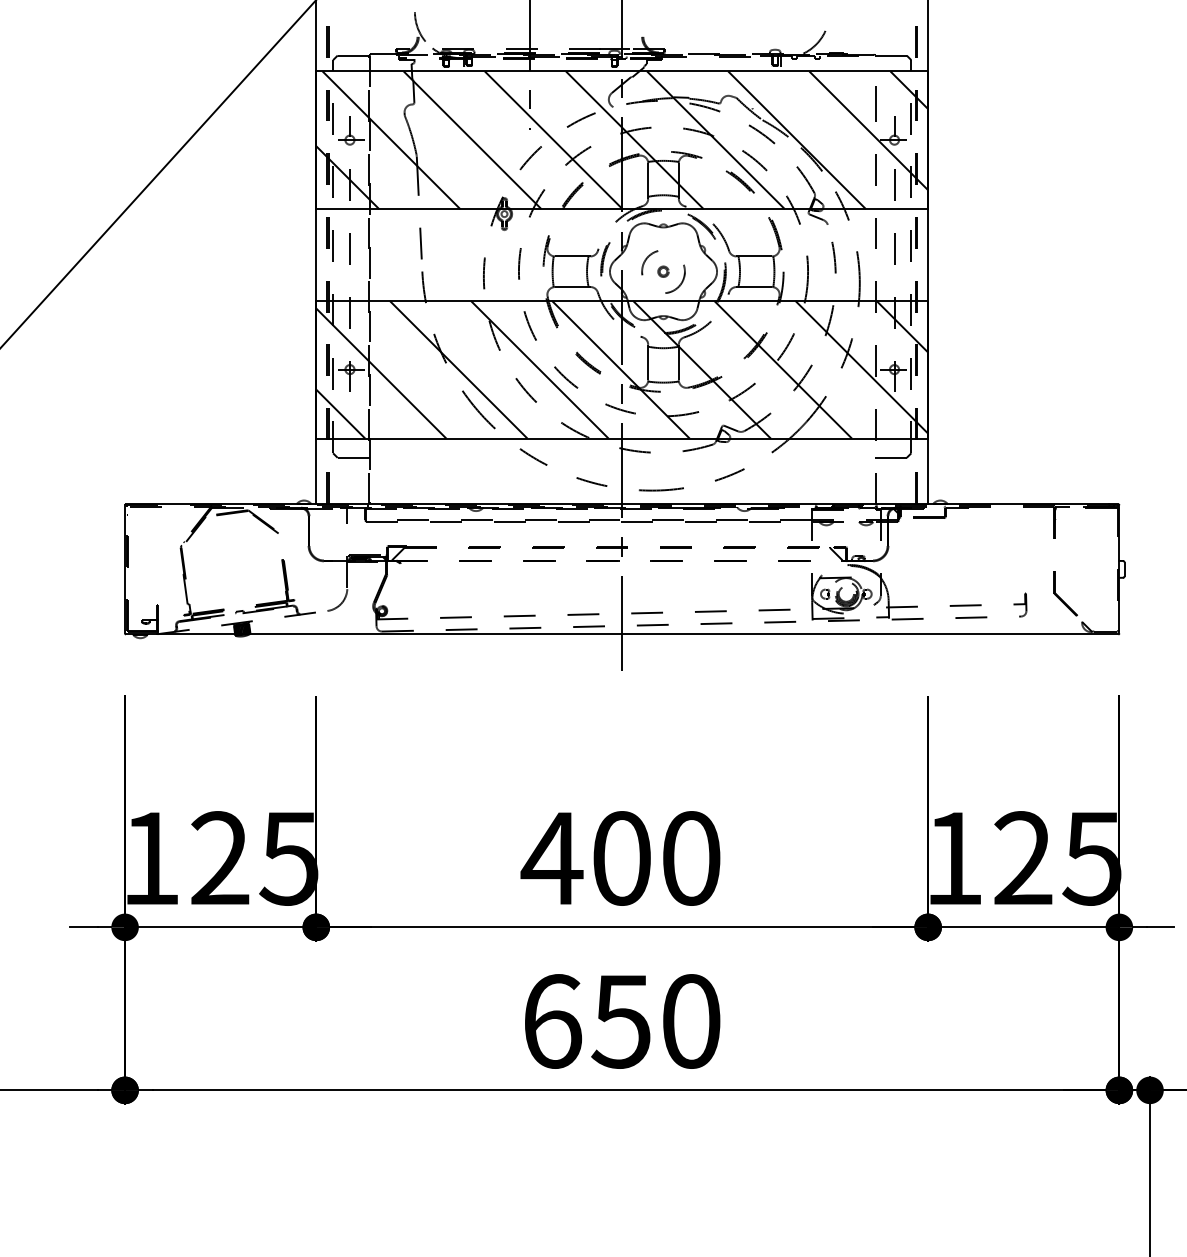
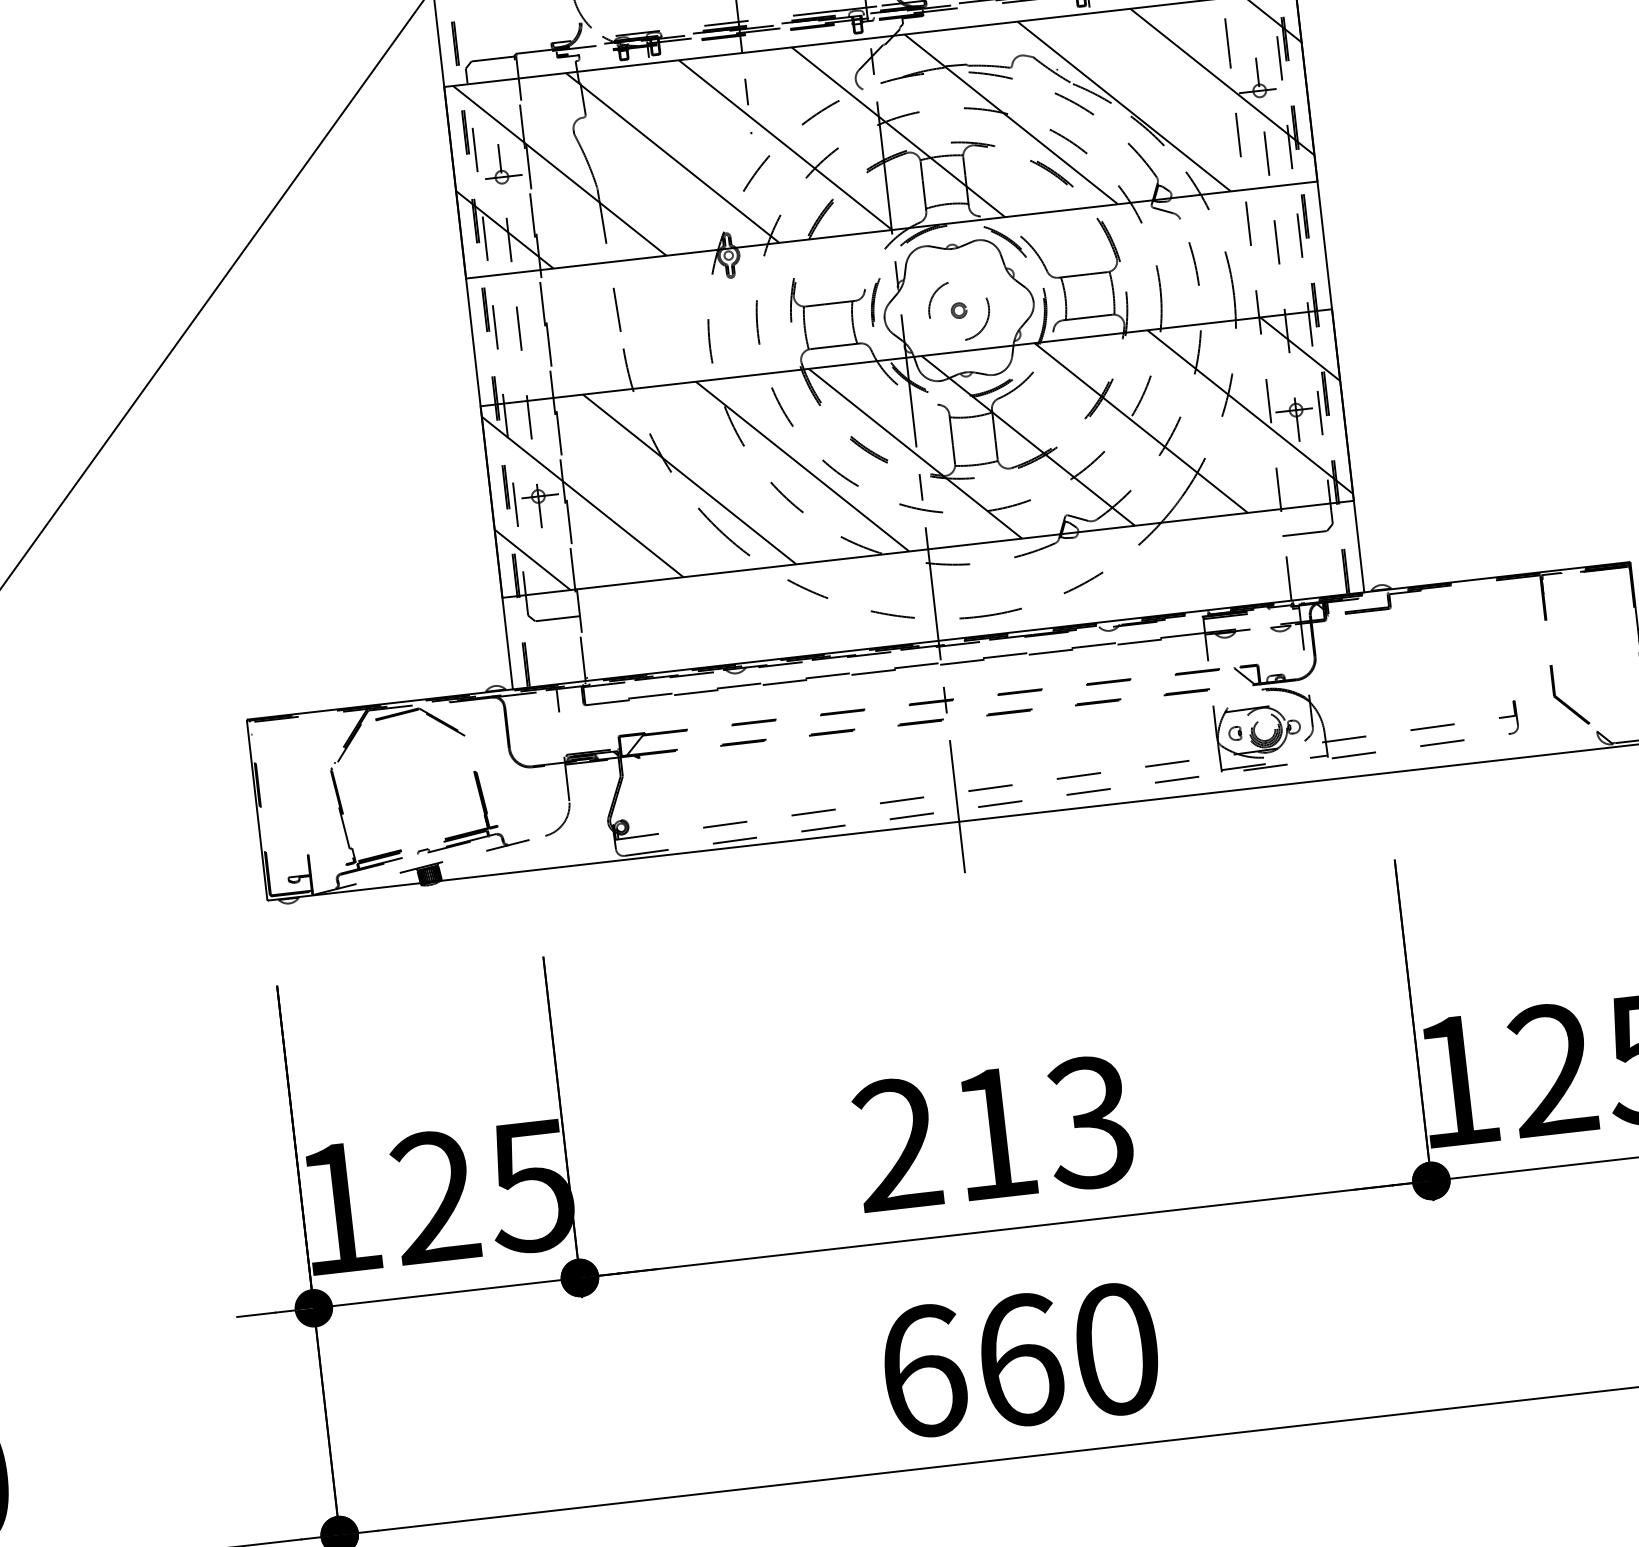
text: (620, 858) -> (992, 1133), 400 -> 213
text: (621, 1021) -> (1019, 1360), 650 -> 660

